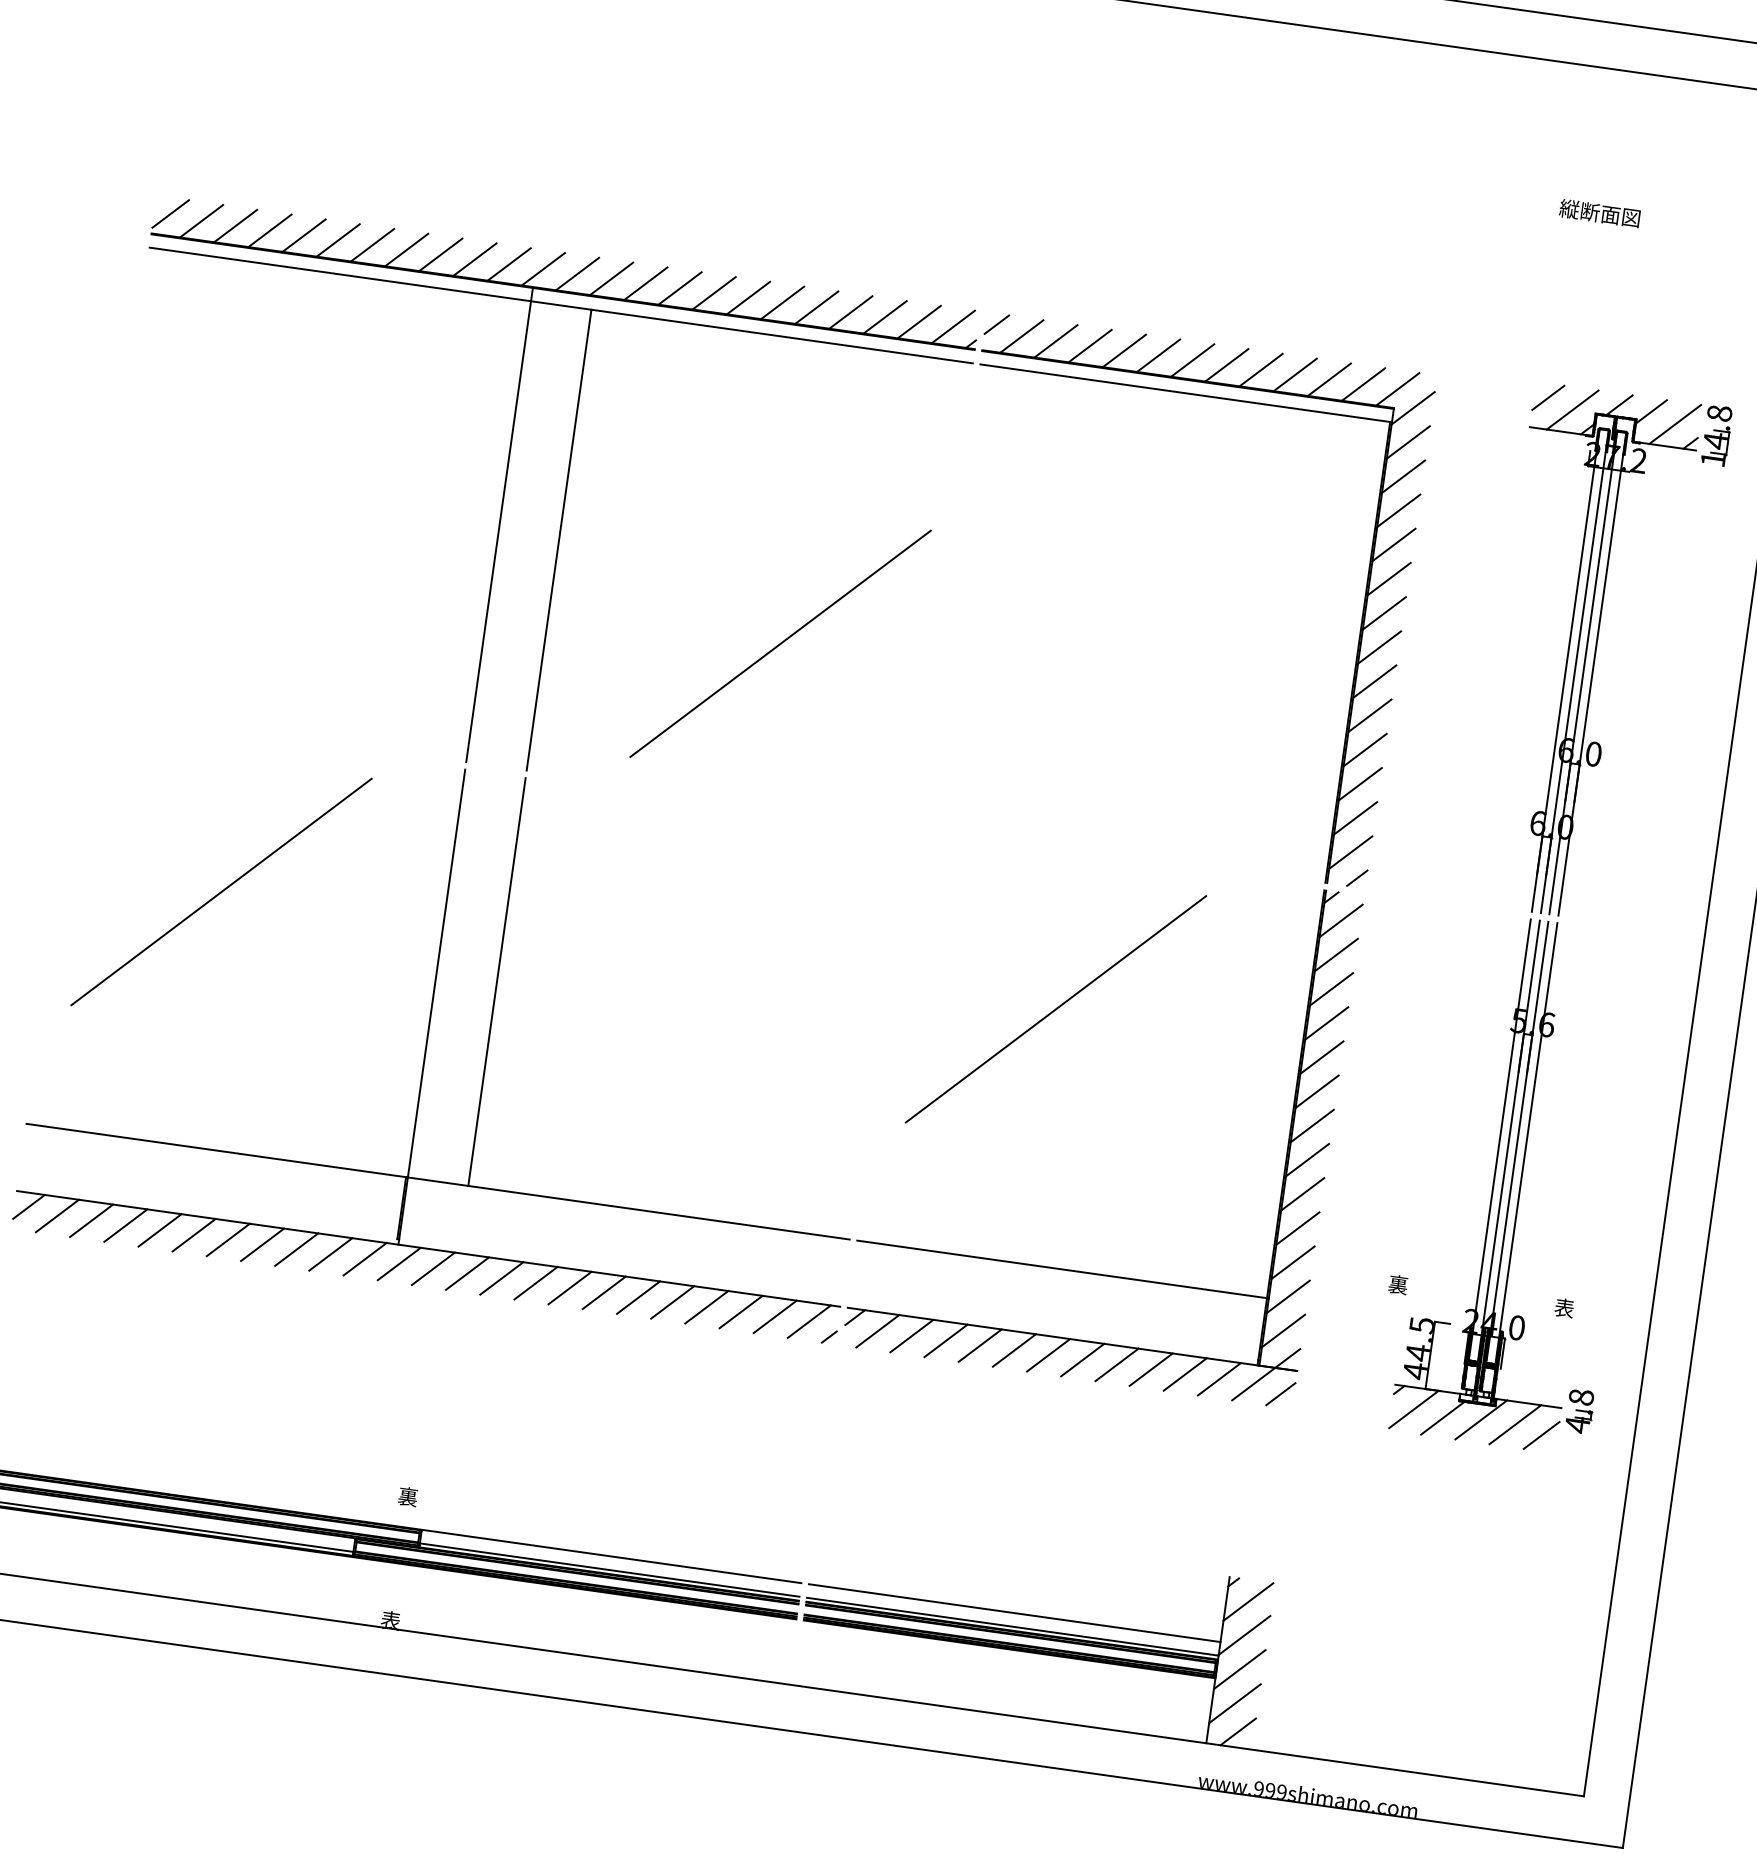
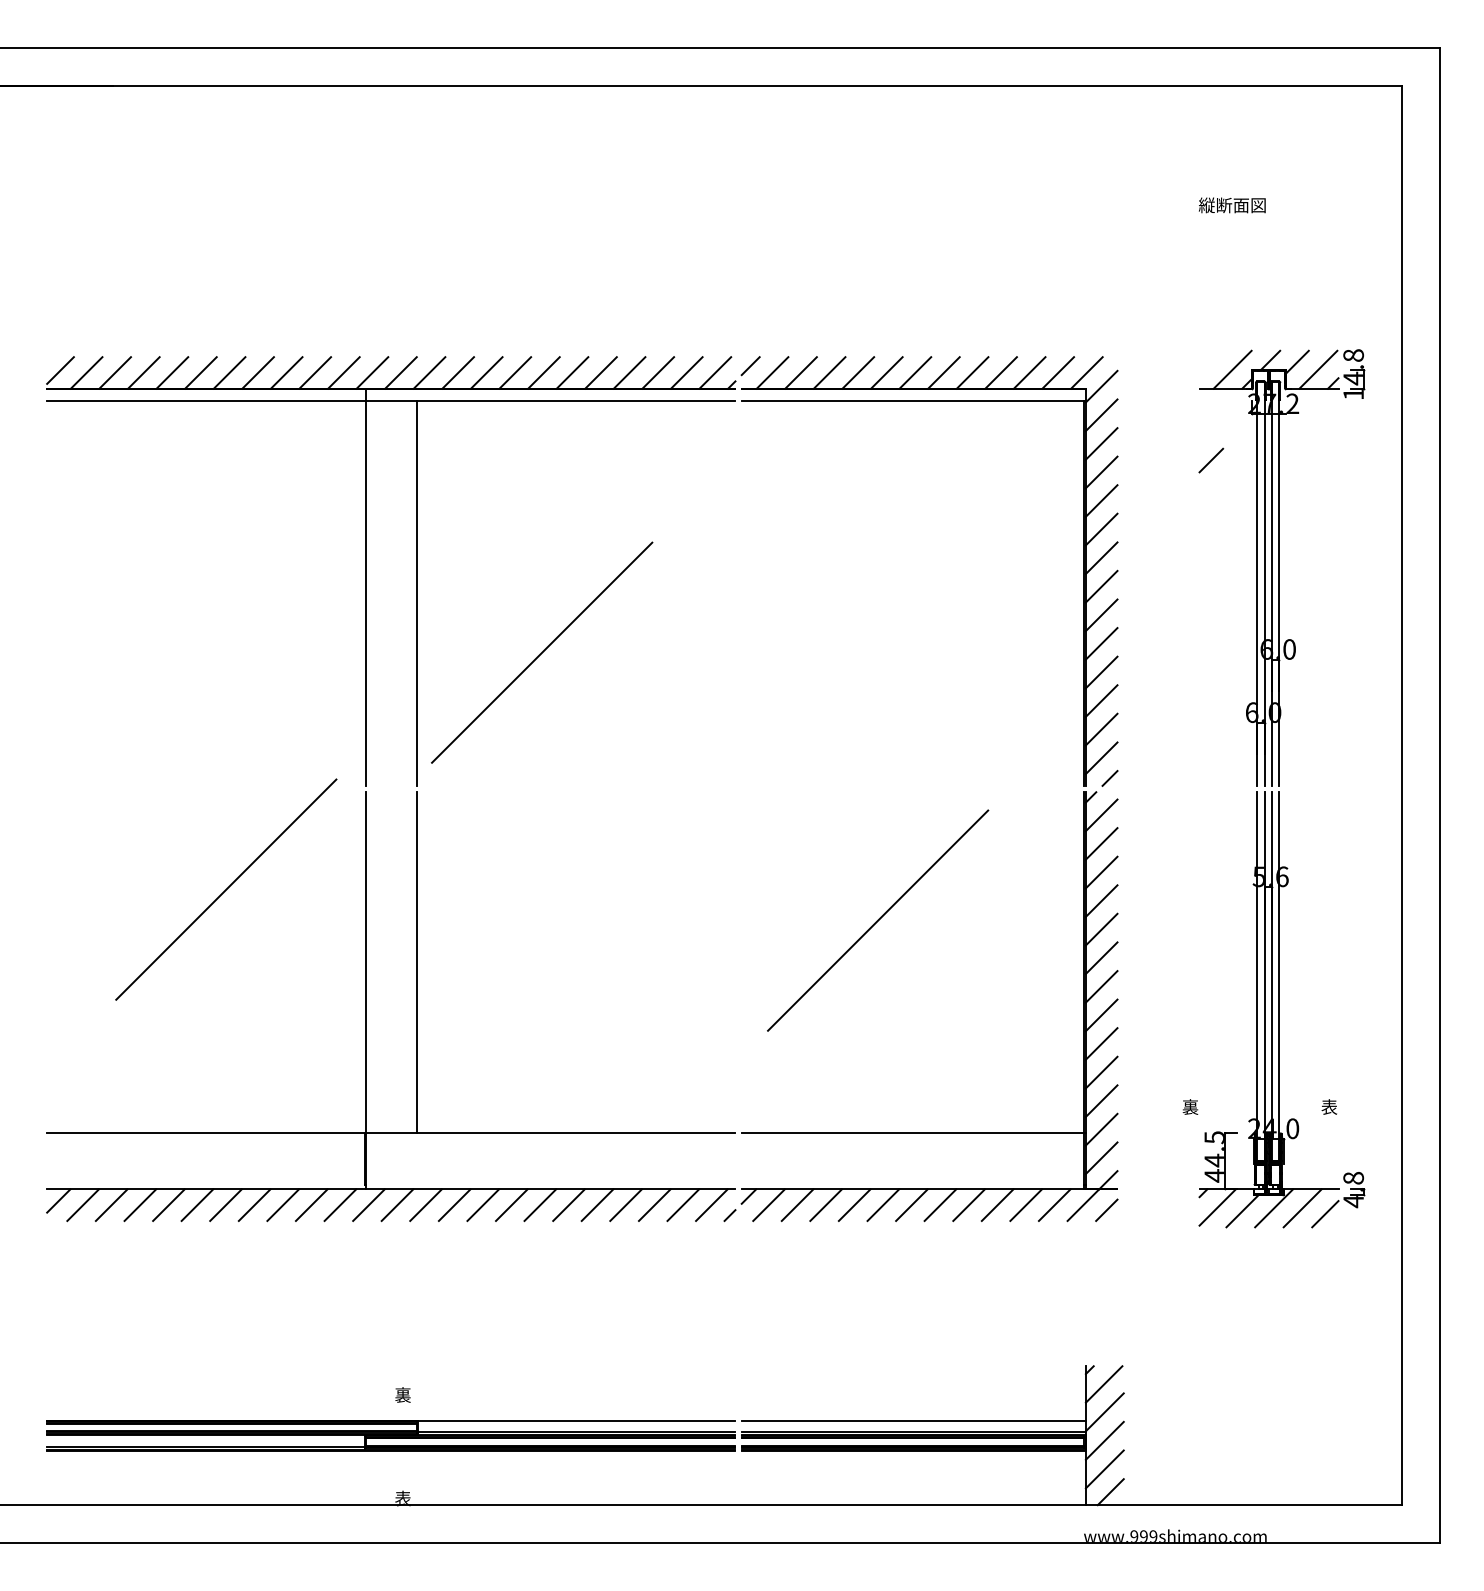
line: (1548, 397) -> (1211, 460), moved
line: (781, 643) -> (542, 652), moved
line: (221, 891) -> (226, 889), moved

